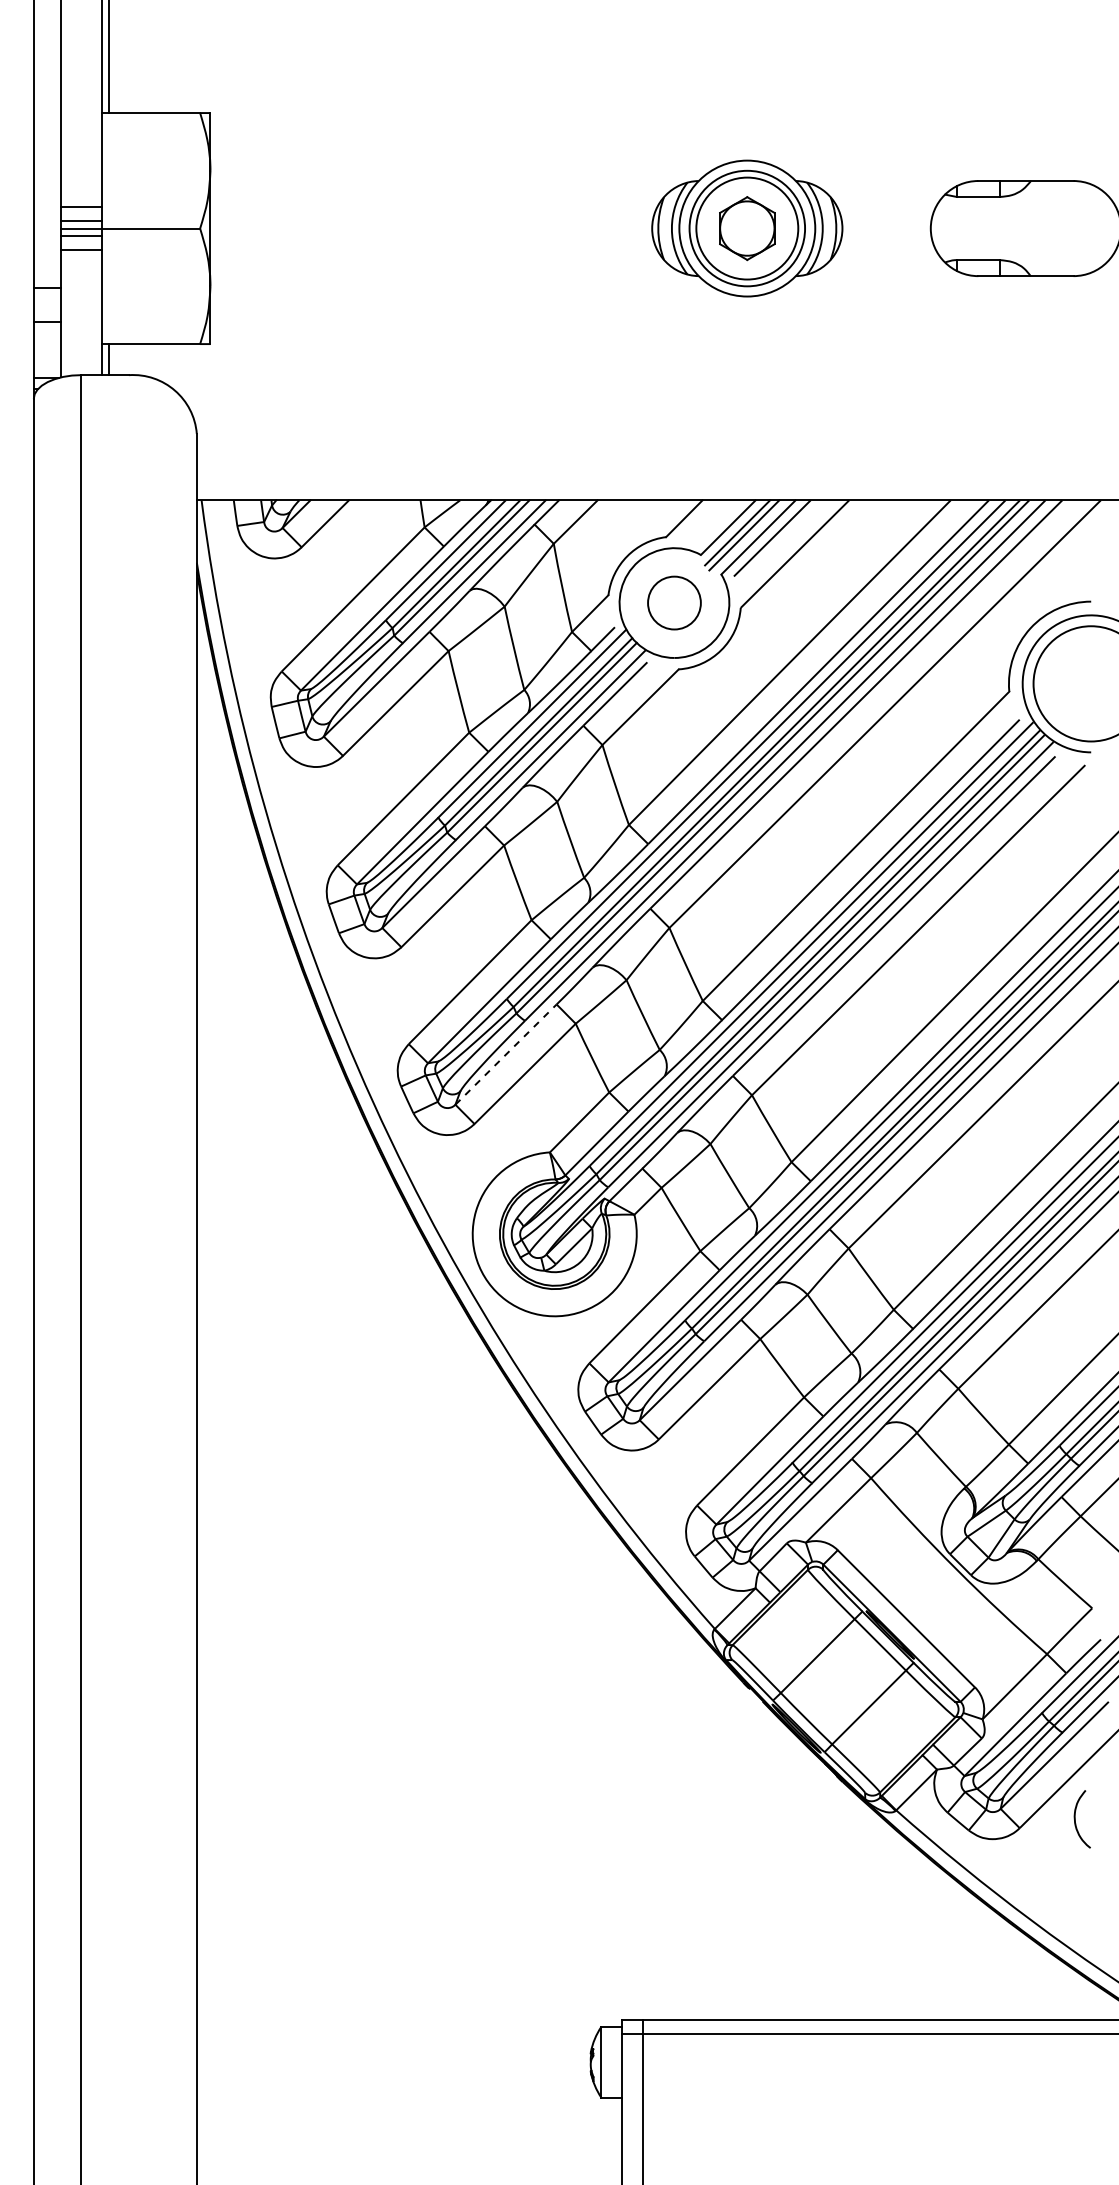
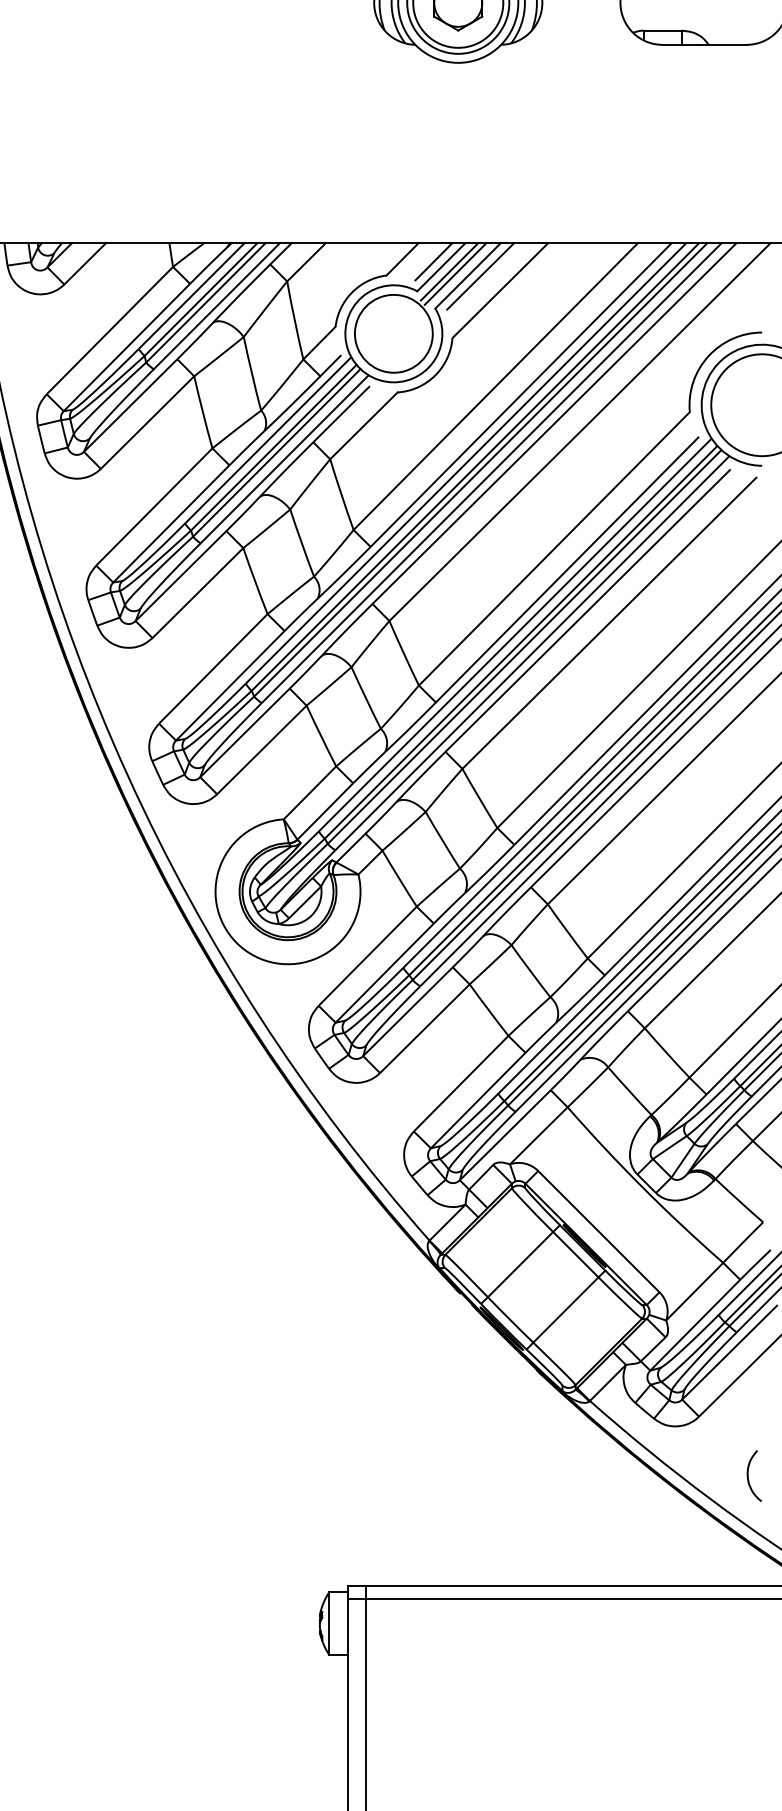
line: (719, 521) -> (433, 261), added
circle: (674, 603) -> (393, 334), size x1.67
line: (506, 1054) -> (245, 732), dashed -> solid
curve: (1075, 1819) -> (748, 1476), moved

